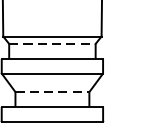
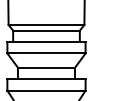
line: (53, 43) -> (47, 30), dashed -> solid
line: (52, 91) -> (46, 67), dashed -> solid

